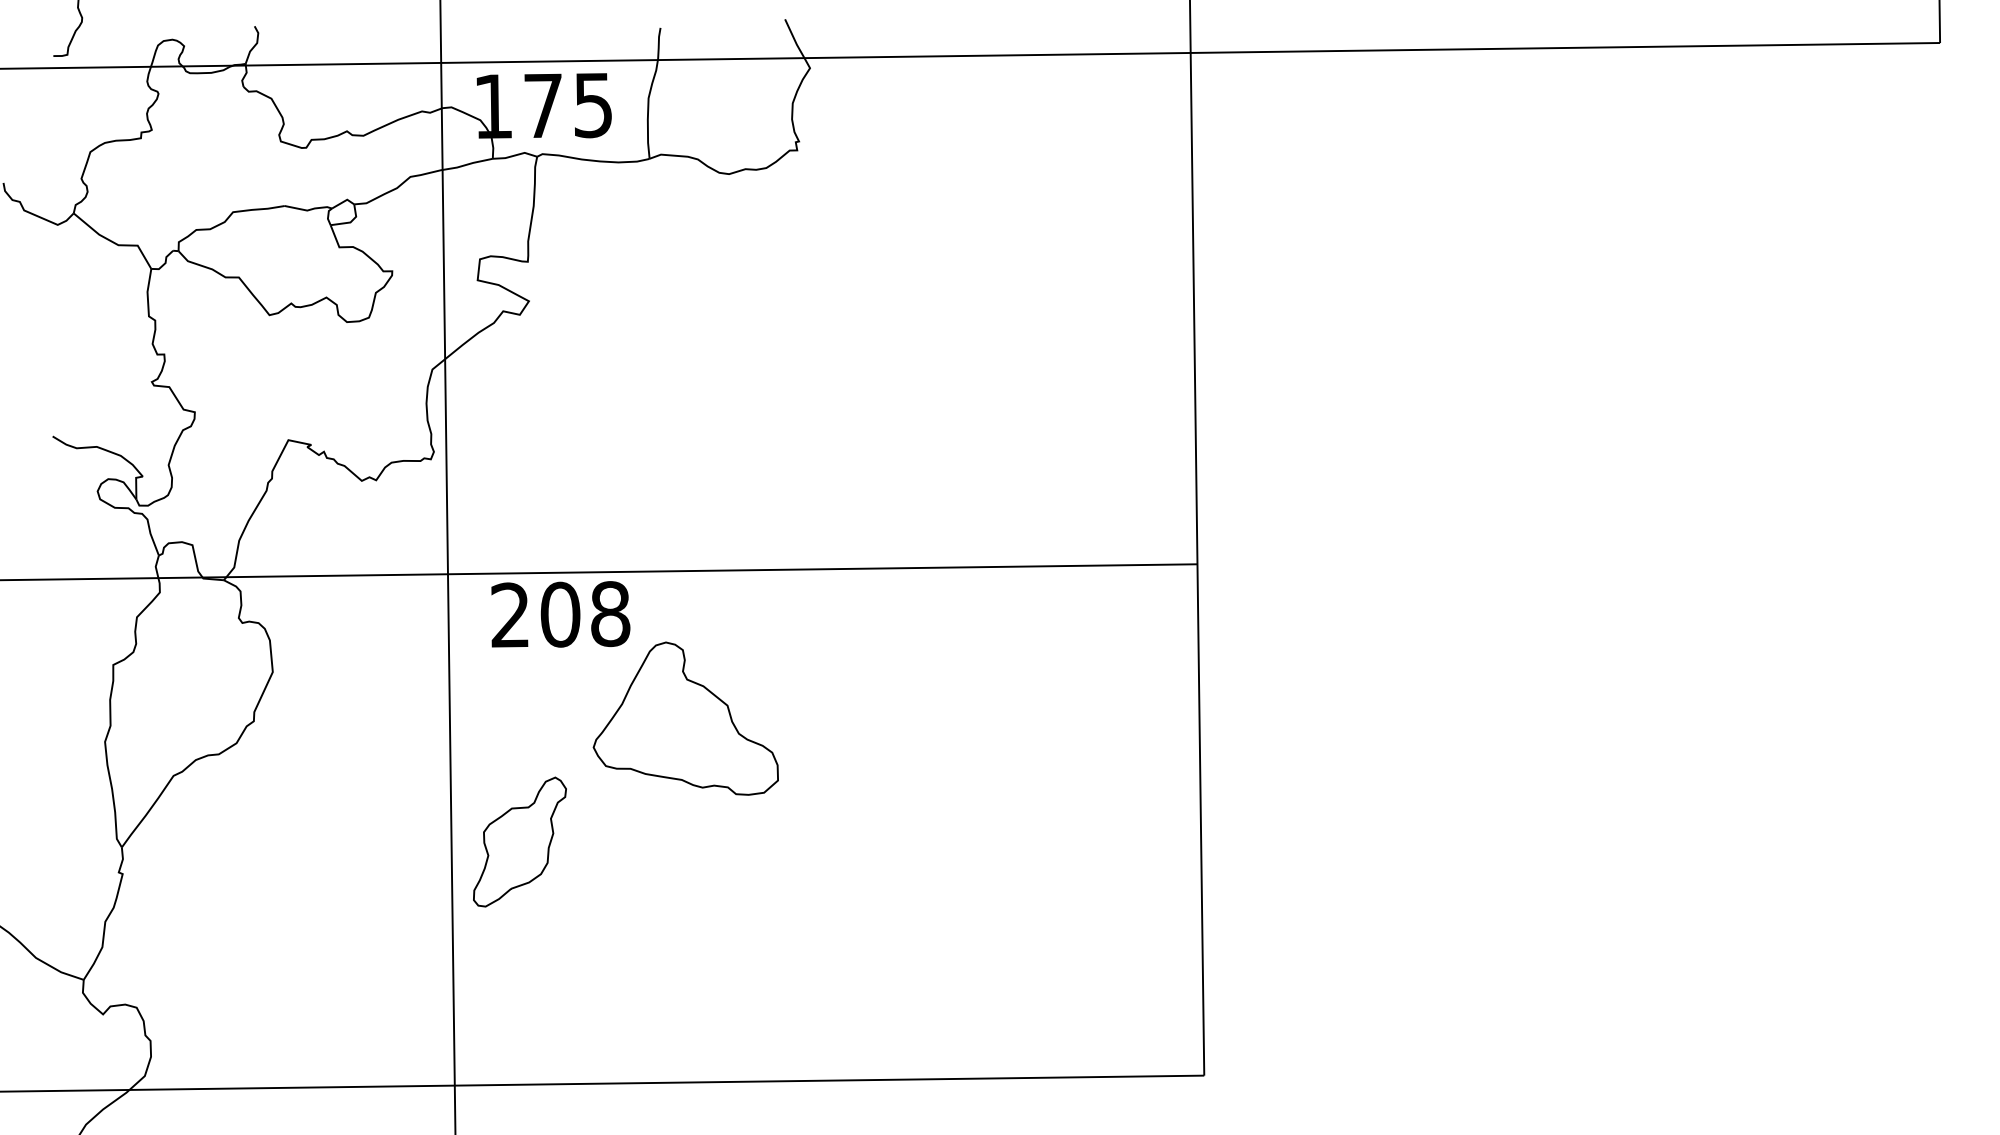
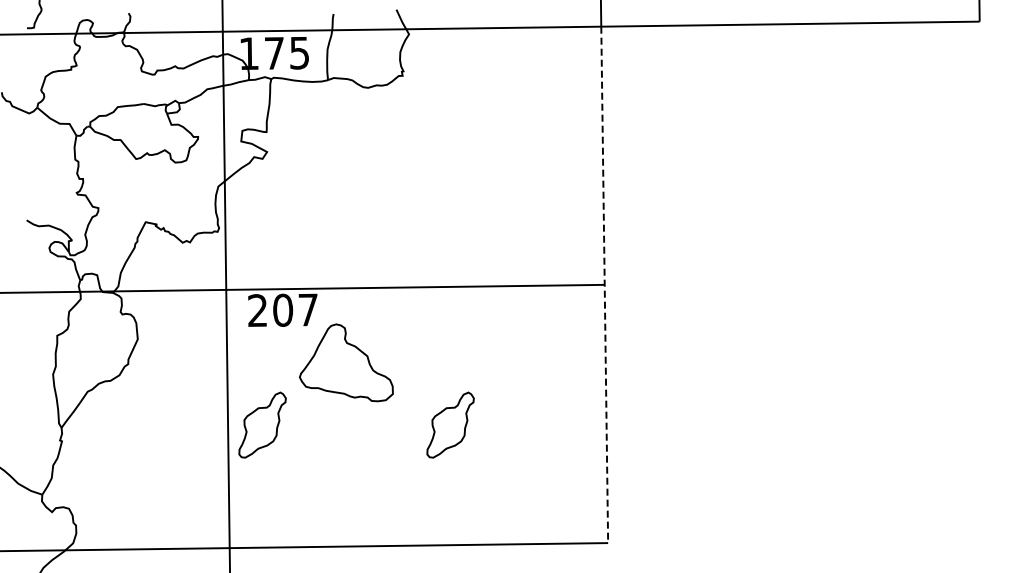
line: (1197, 565) -> (604, 285), solid -> dashed
text: (610, 613) -> (308, 309), 208 -> 207
part: (892, 840) -> (450, 424), added

